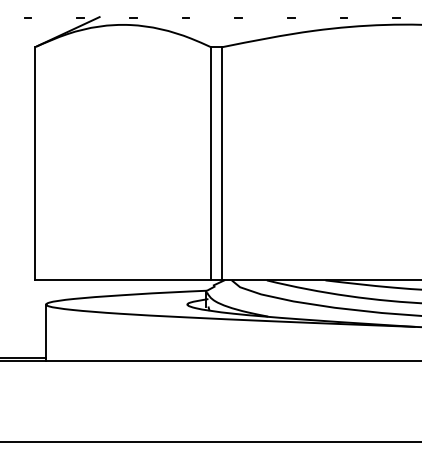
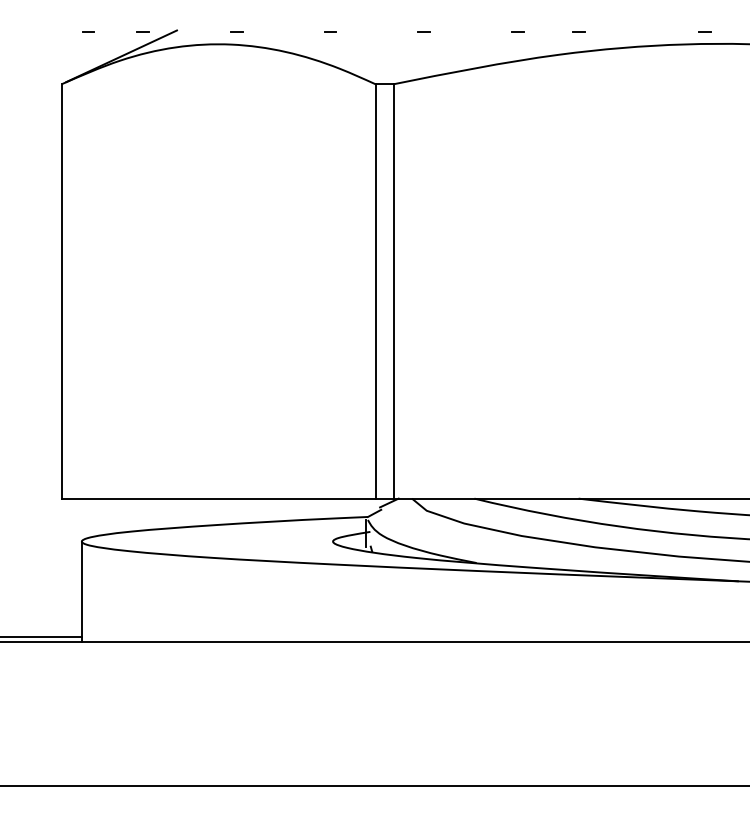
line: (27, 17) -> (87, 31), moved
line: (343, 17) -> (578, 31), moved

